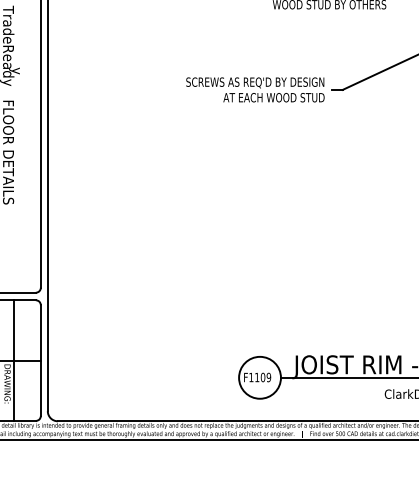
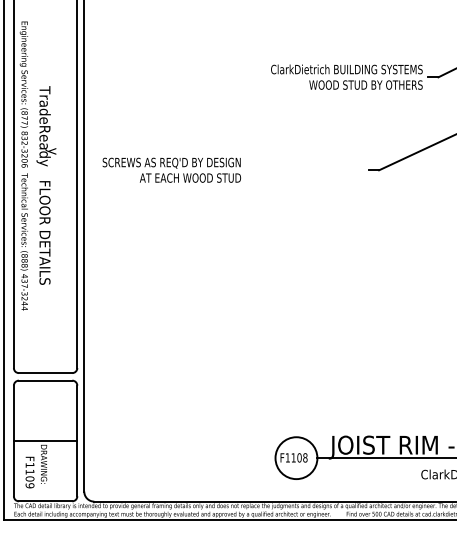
text: (255, 89) -> (171, 169), moved
line: (14, 360) -> (50, 440), removed
text: (269, 377) -> (305, 457), F1109 -> F1108

